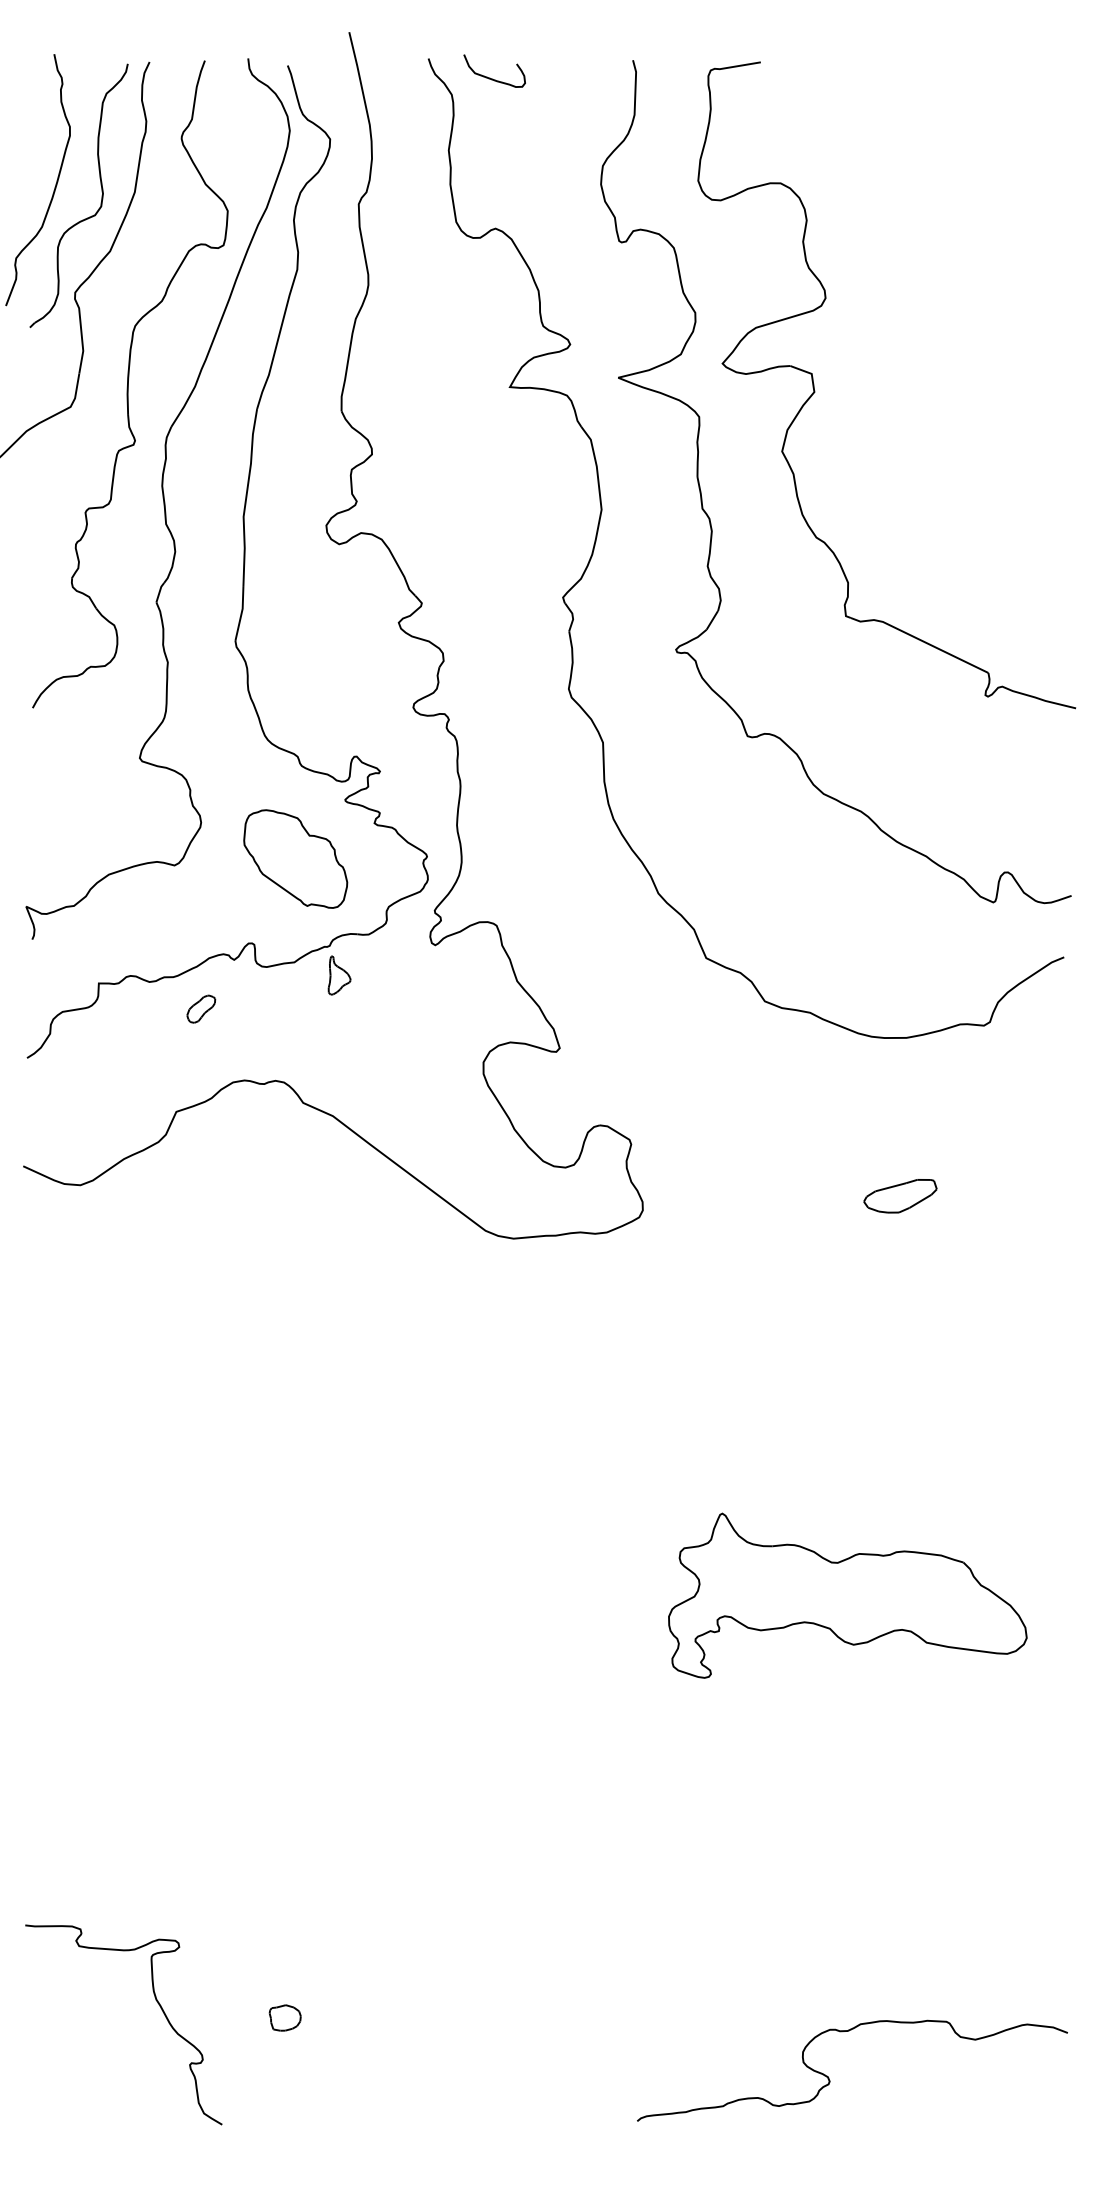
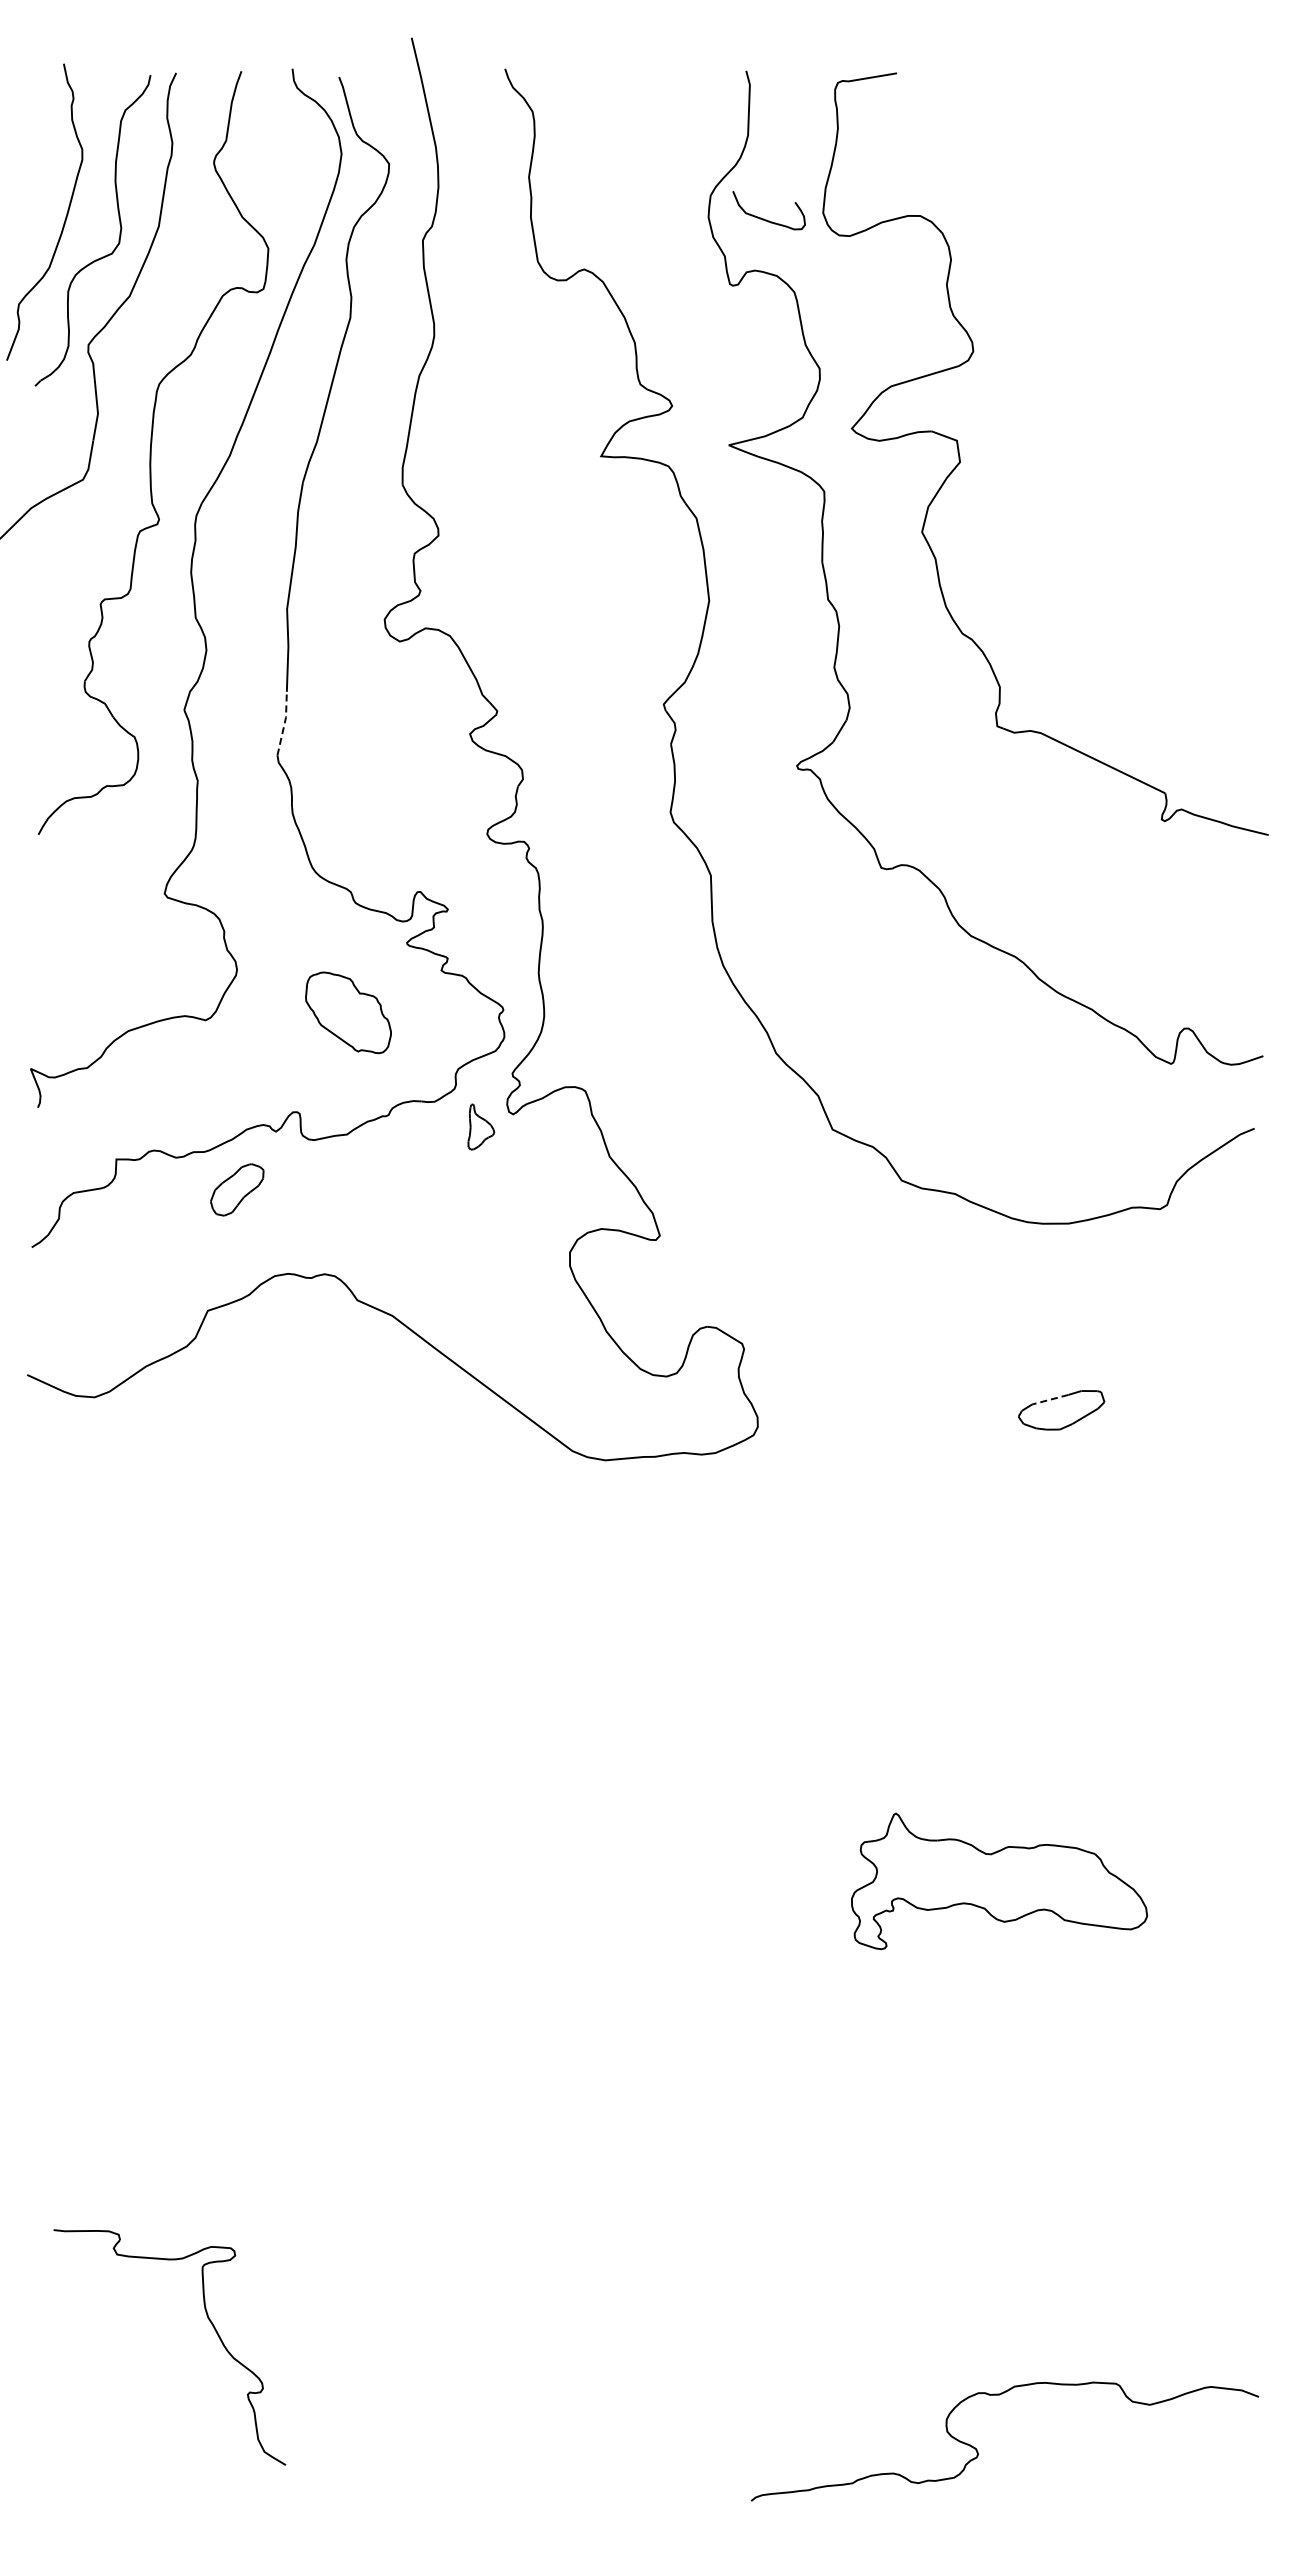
curve: (492, 78) -> (766, 219), moved
line: (241, 613) -> (284, 723), solid -> dashed
part: (295, 858) -> (348, 1012), size x0.7
part: (339, 975) -> (481, 1126), moved
part: (200, 1008) -> (236, 1189), size x1.6
line: (891, 1187) -> (1050, 1399), solid -> dashed
part: (847, 1595) -> (999, 1881), size x0.7
part: (157, 2002) -> (209, 2321), moved
part: (285, 2018) -> (336, 2379), removed

